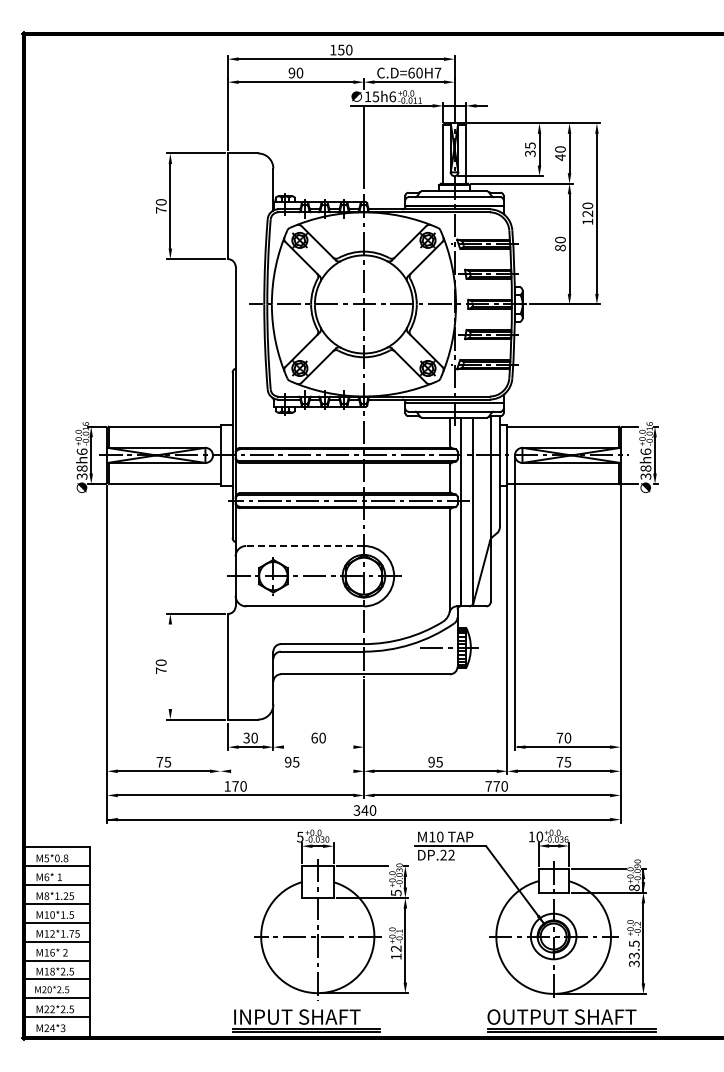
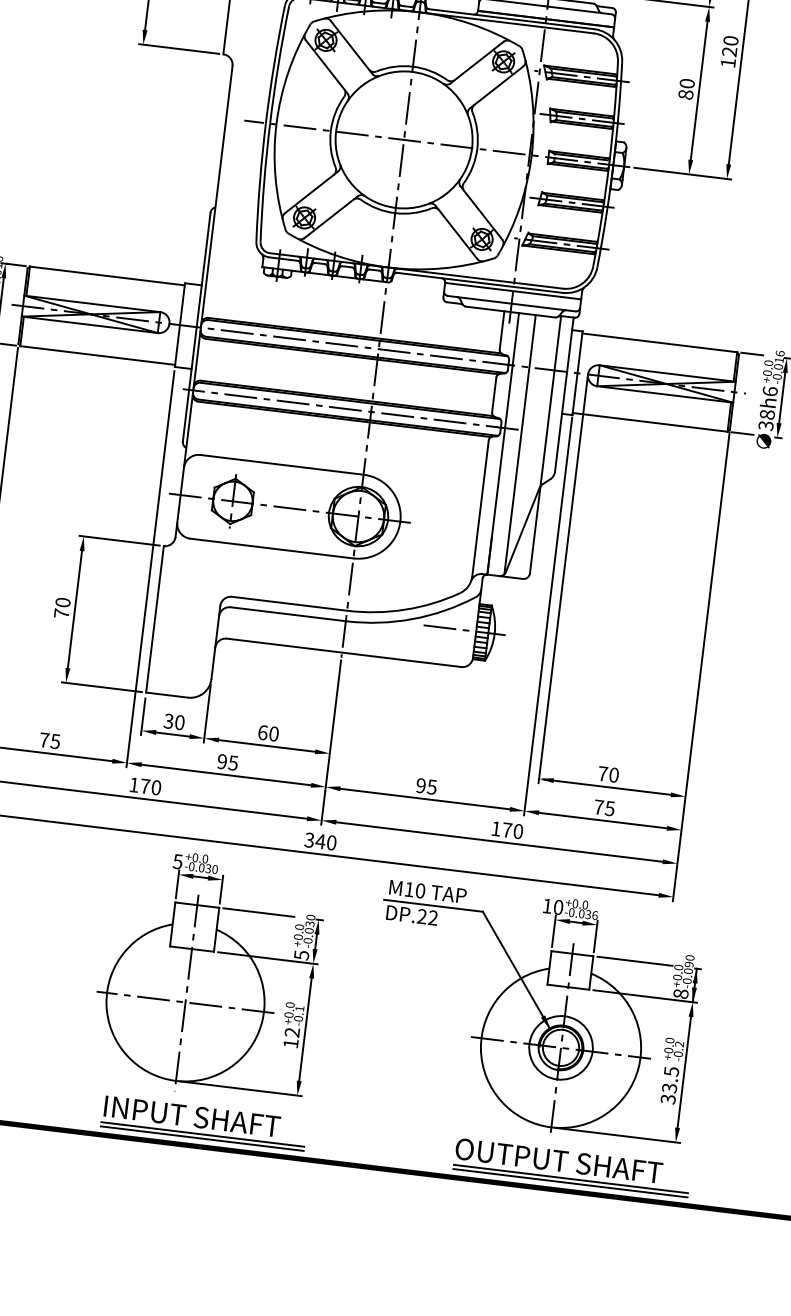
line: (305, 546) -> (282, 465), dashed -> solid
line: (220, 631) -> (150, 569), added
line: (170, 666) -> (75, 609), added
line: (318, 747) -> (266, 746), added
line: (292, 771) -> (226, 775), added
text: (488, 786) -> (495, 828), 770 -> 170
part: (331, 914) -> (208, 974), moved

